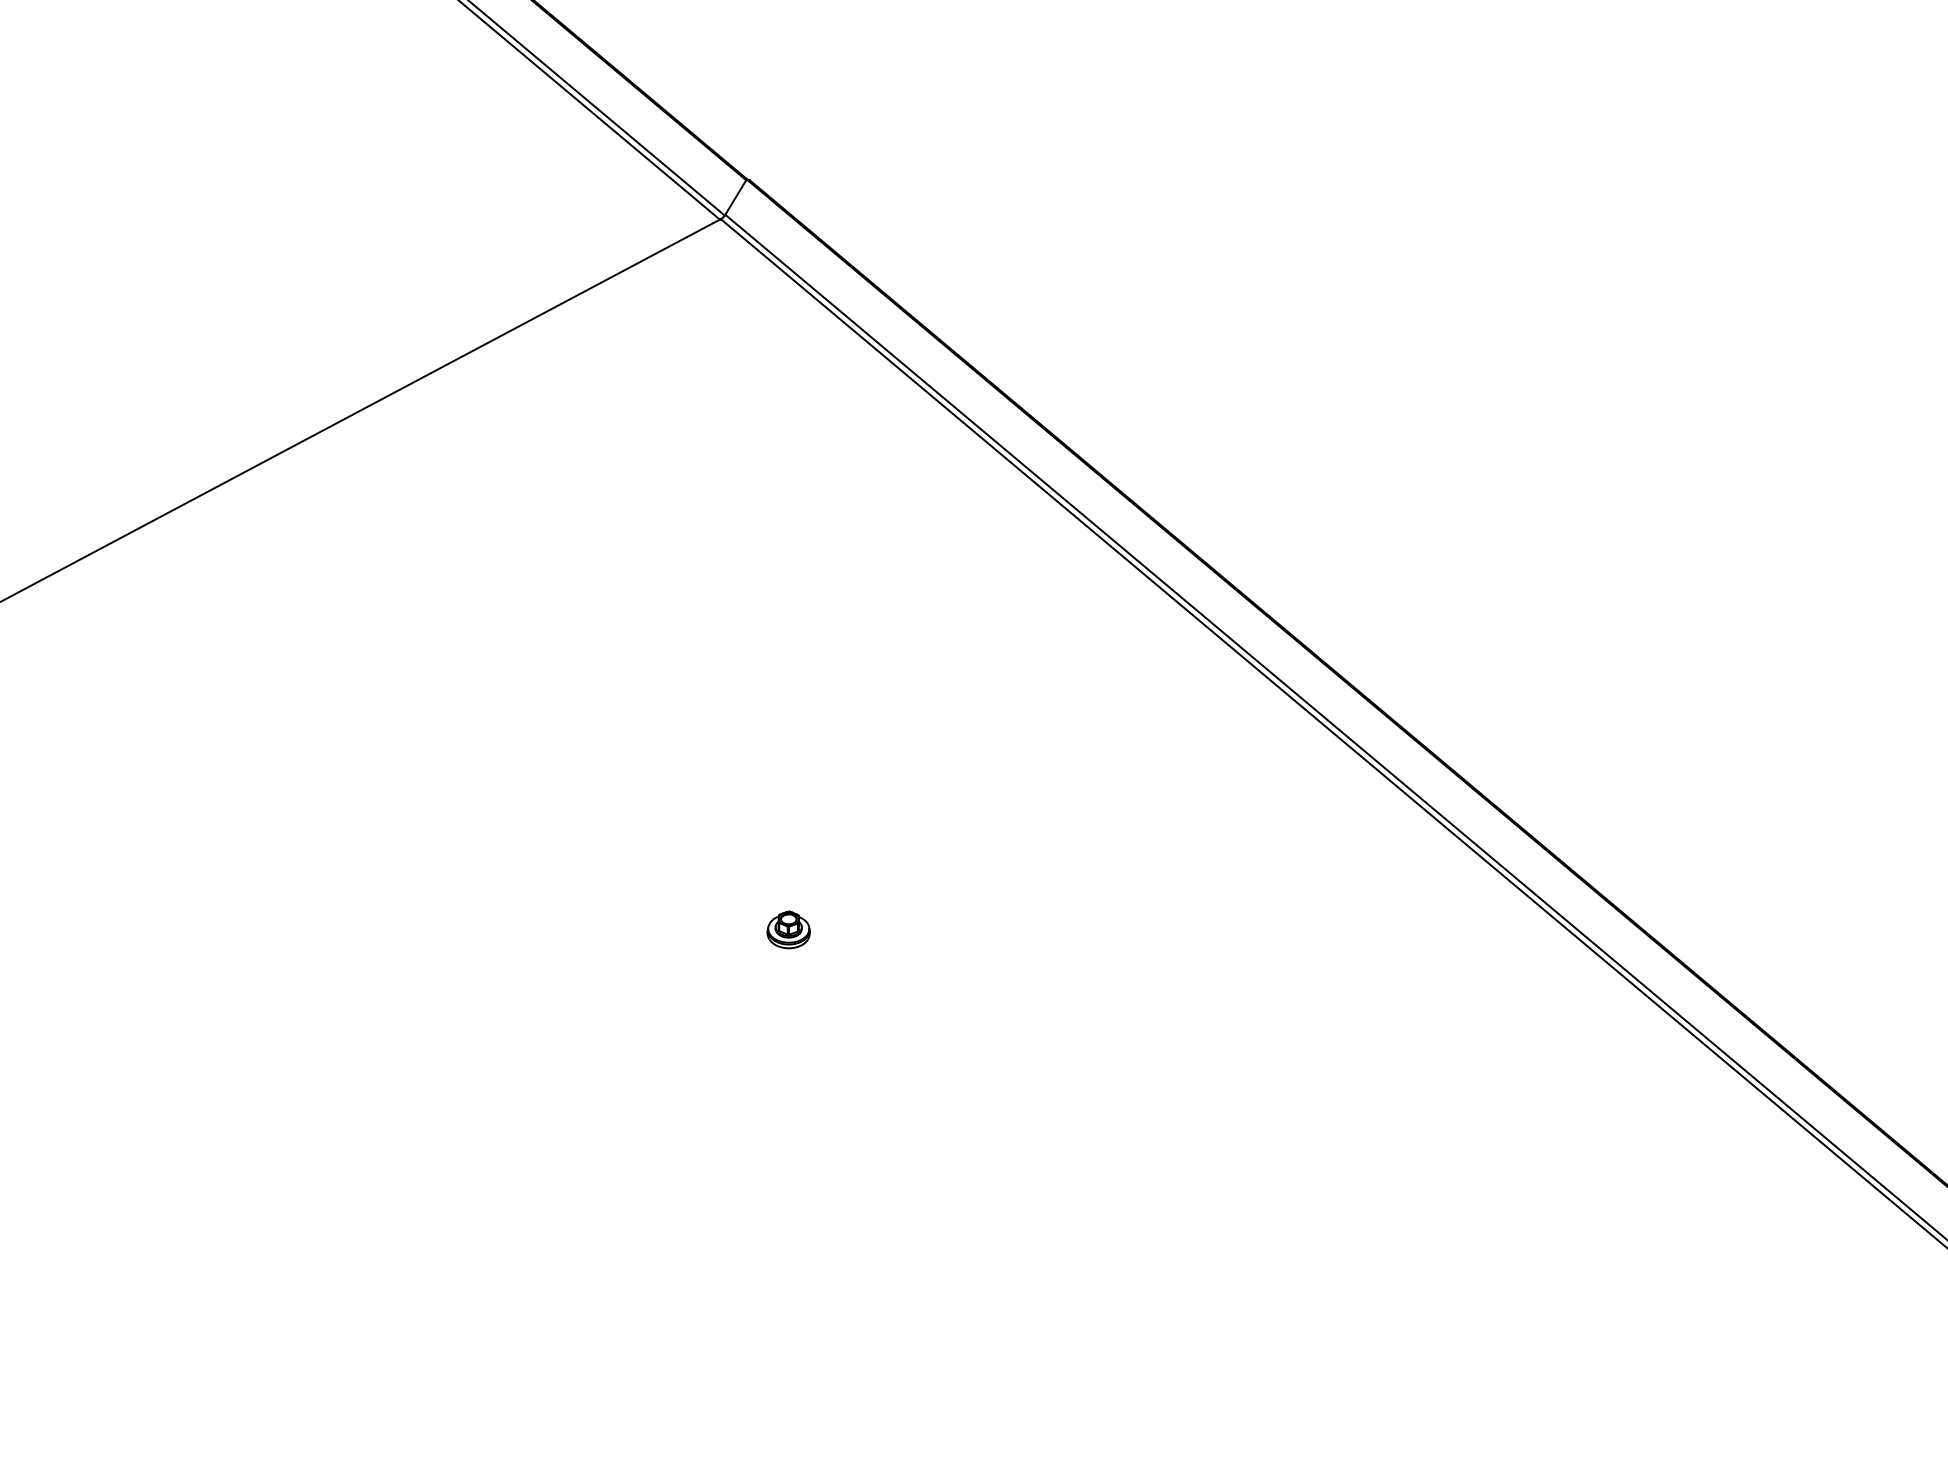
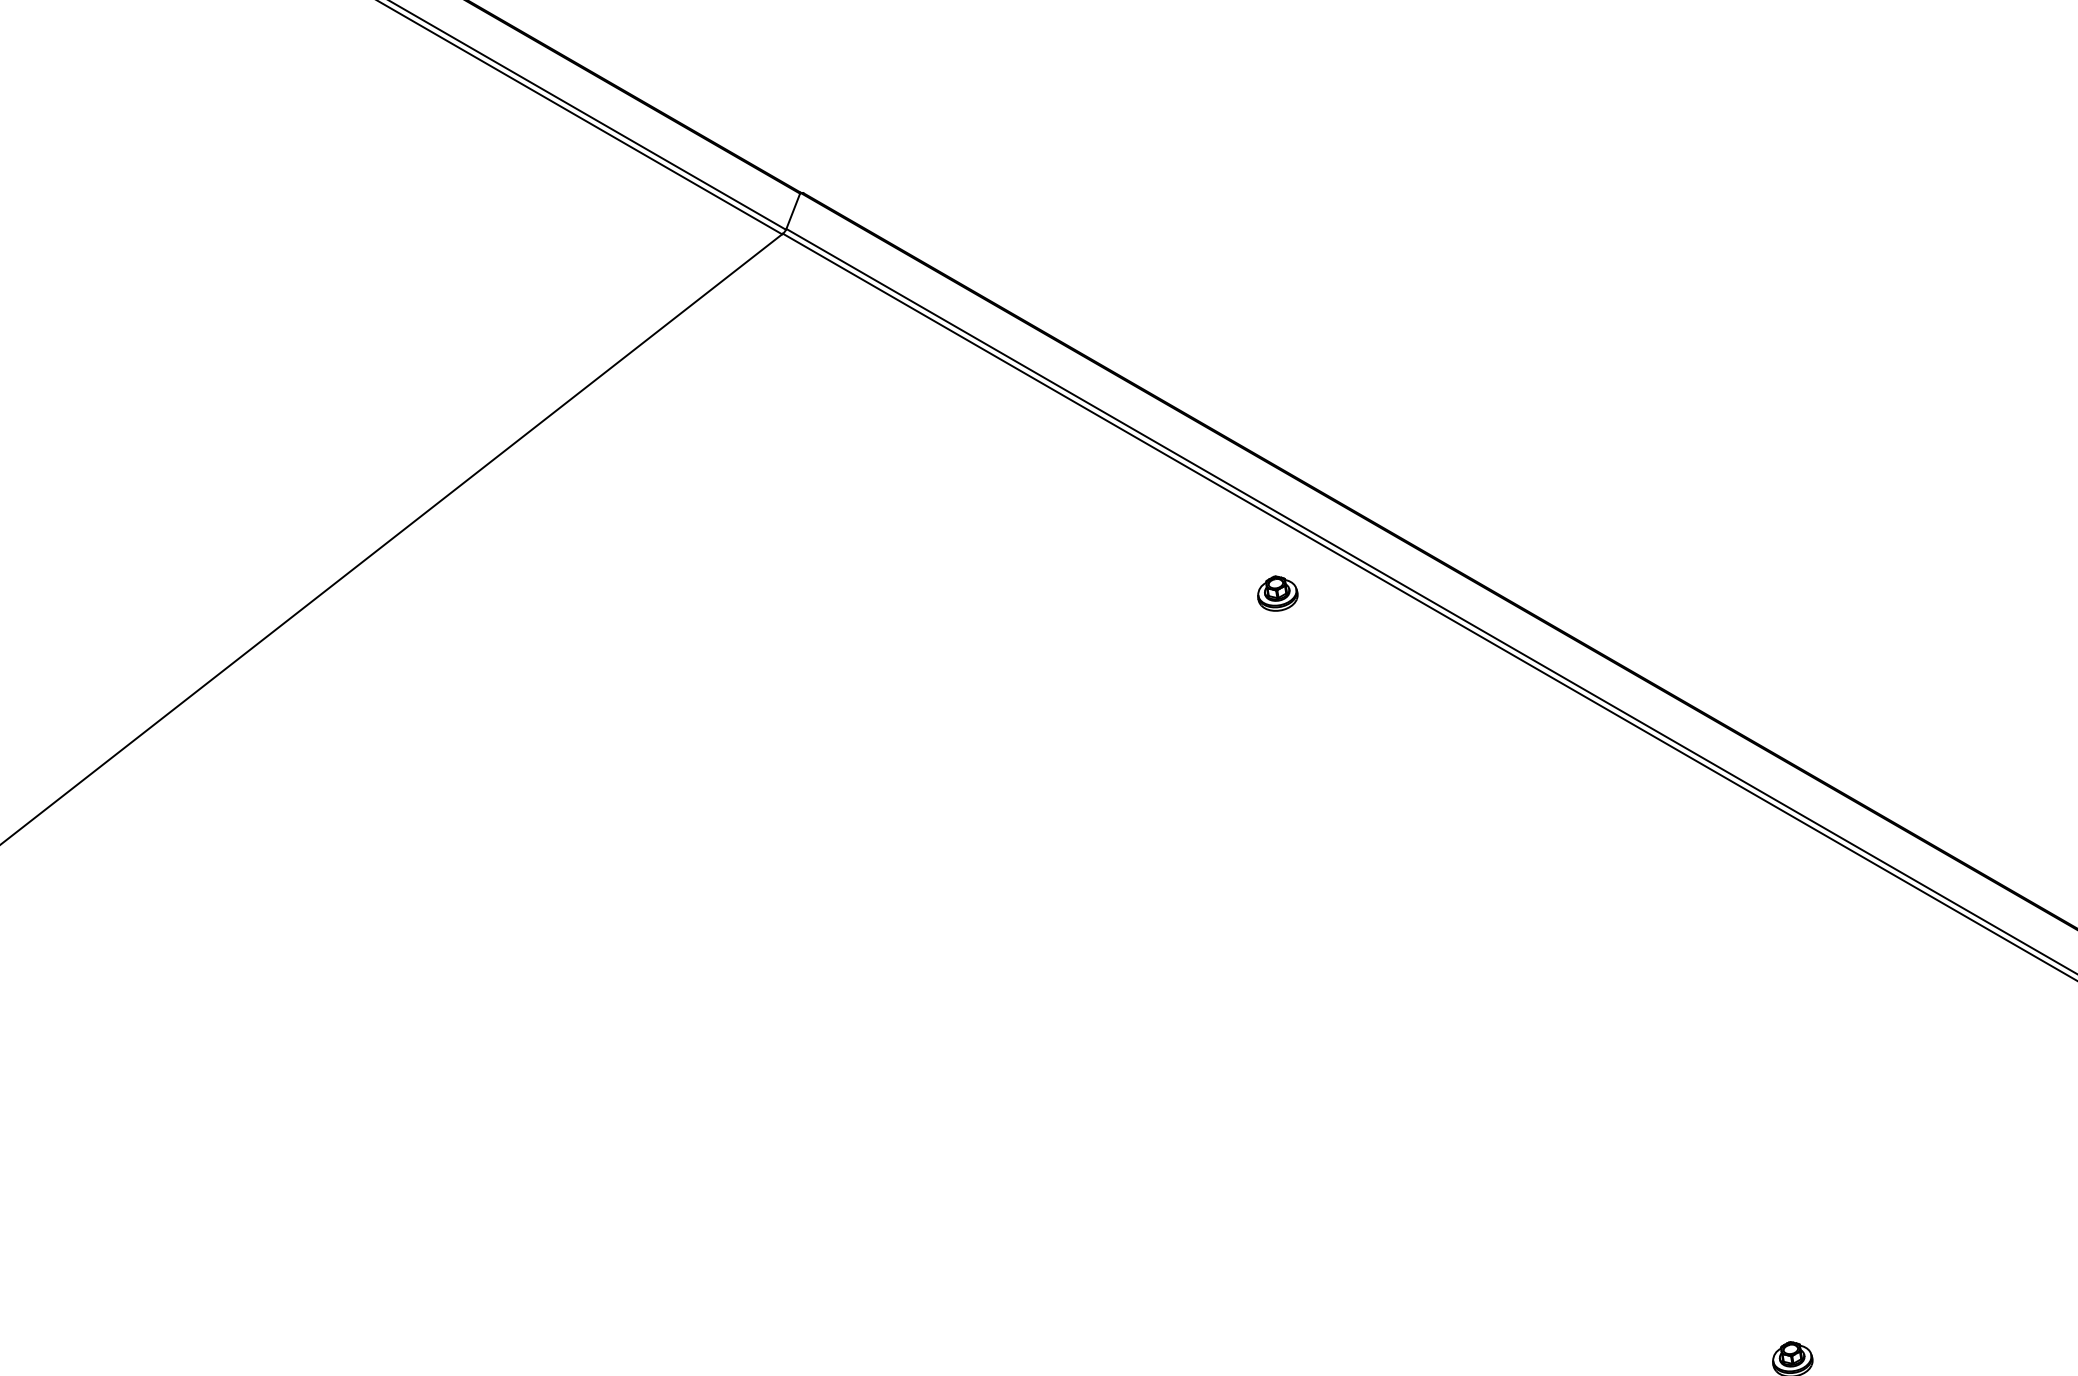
part: (788, 929) -> (1277, 593), moved

